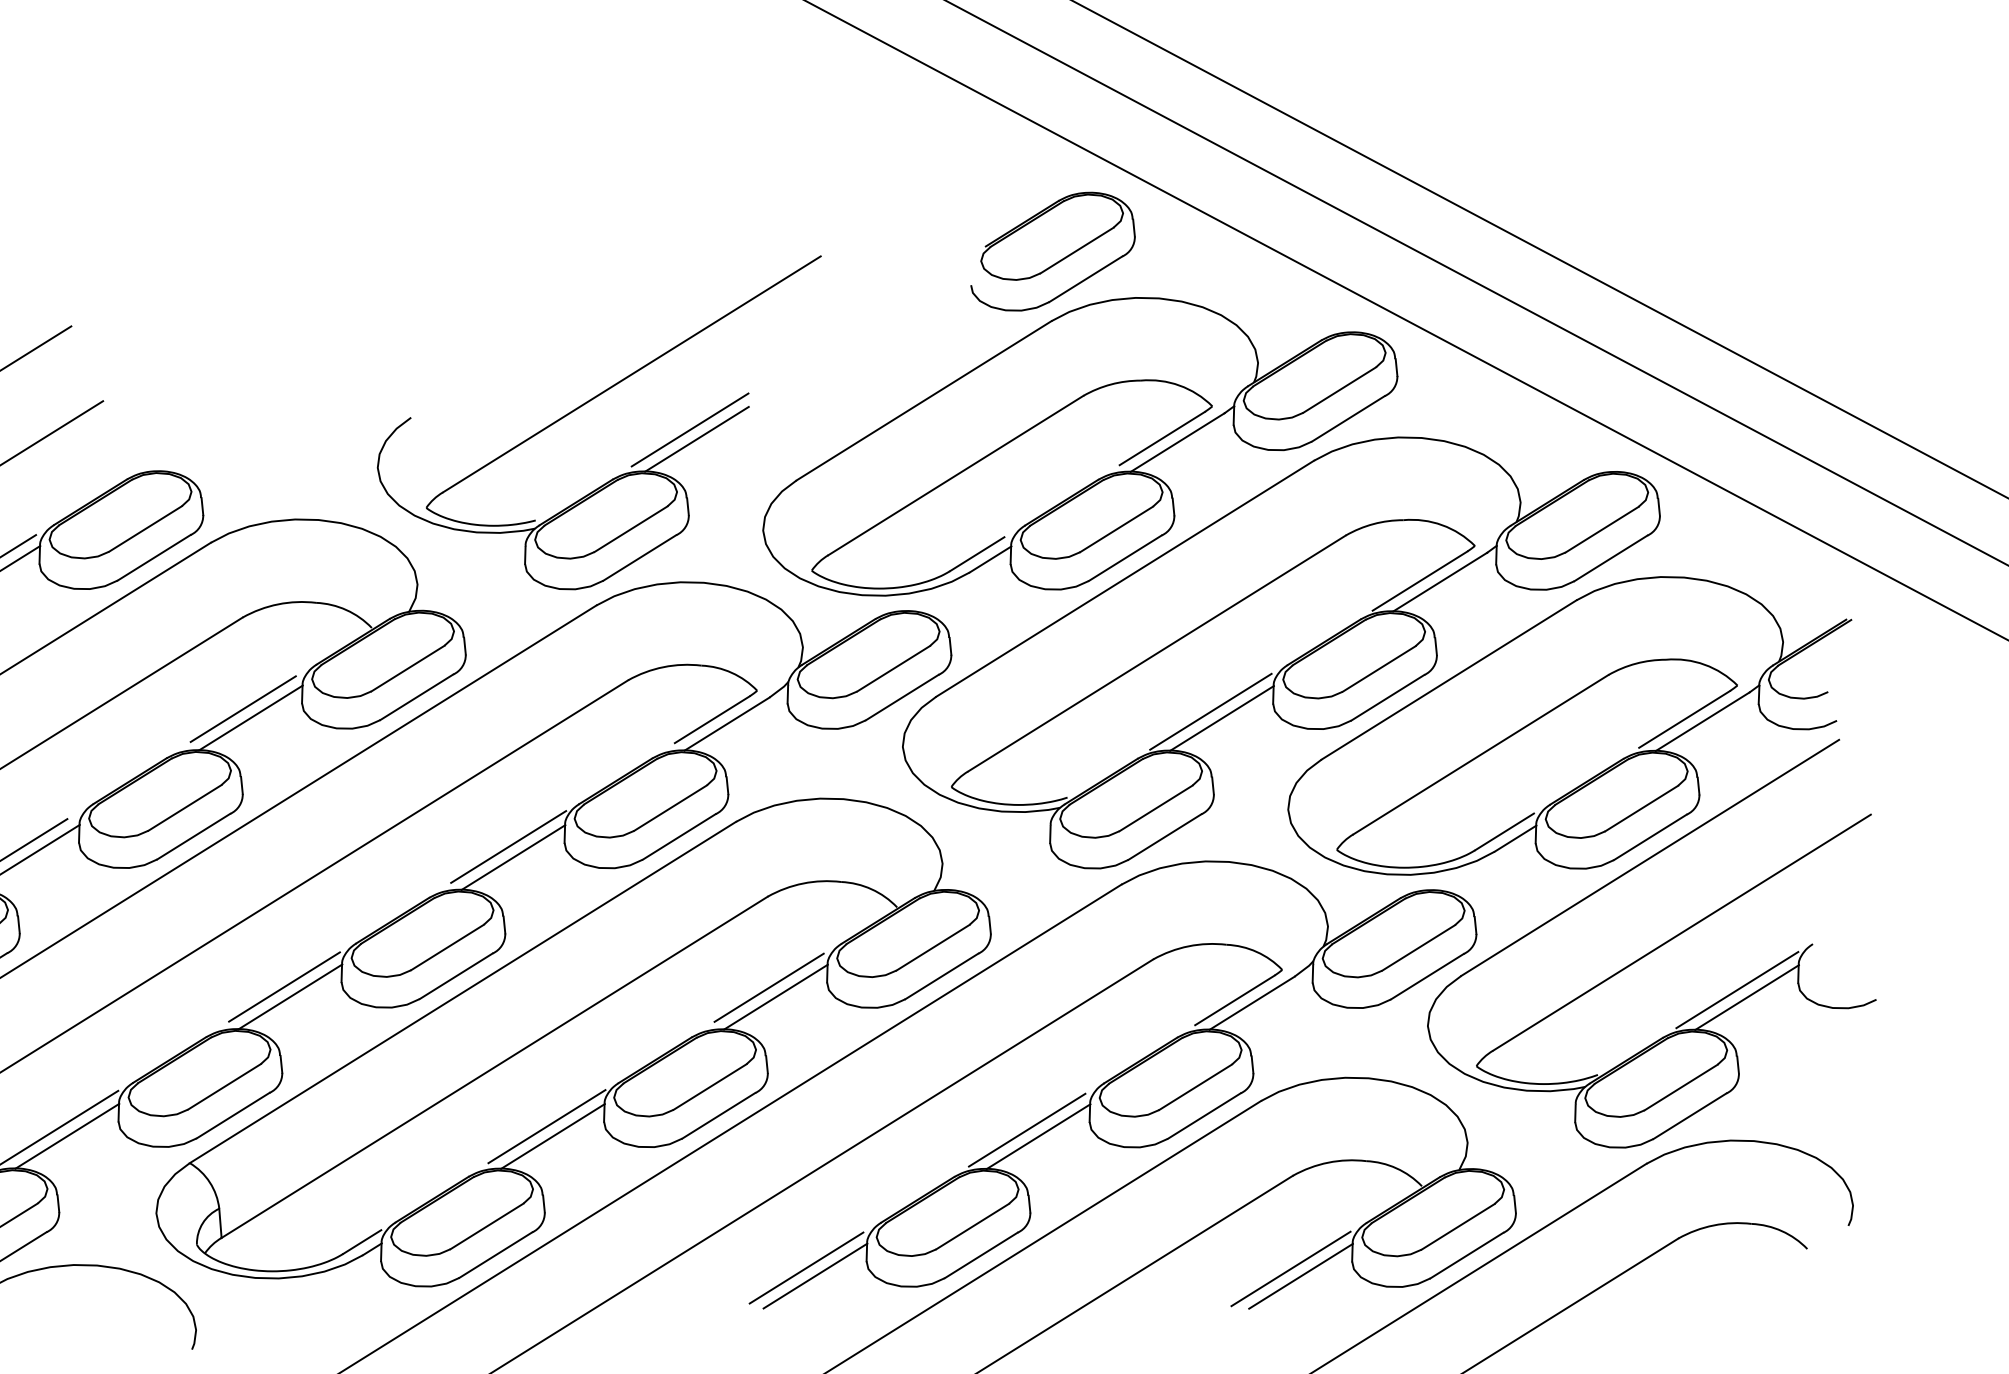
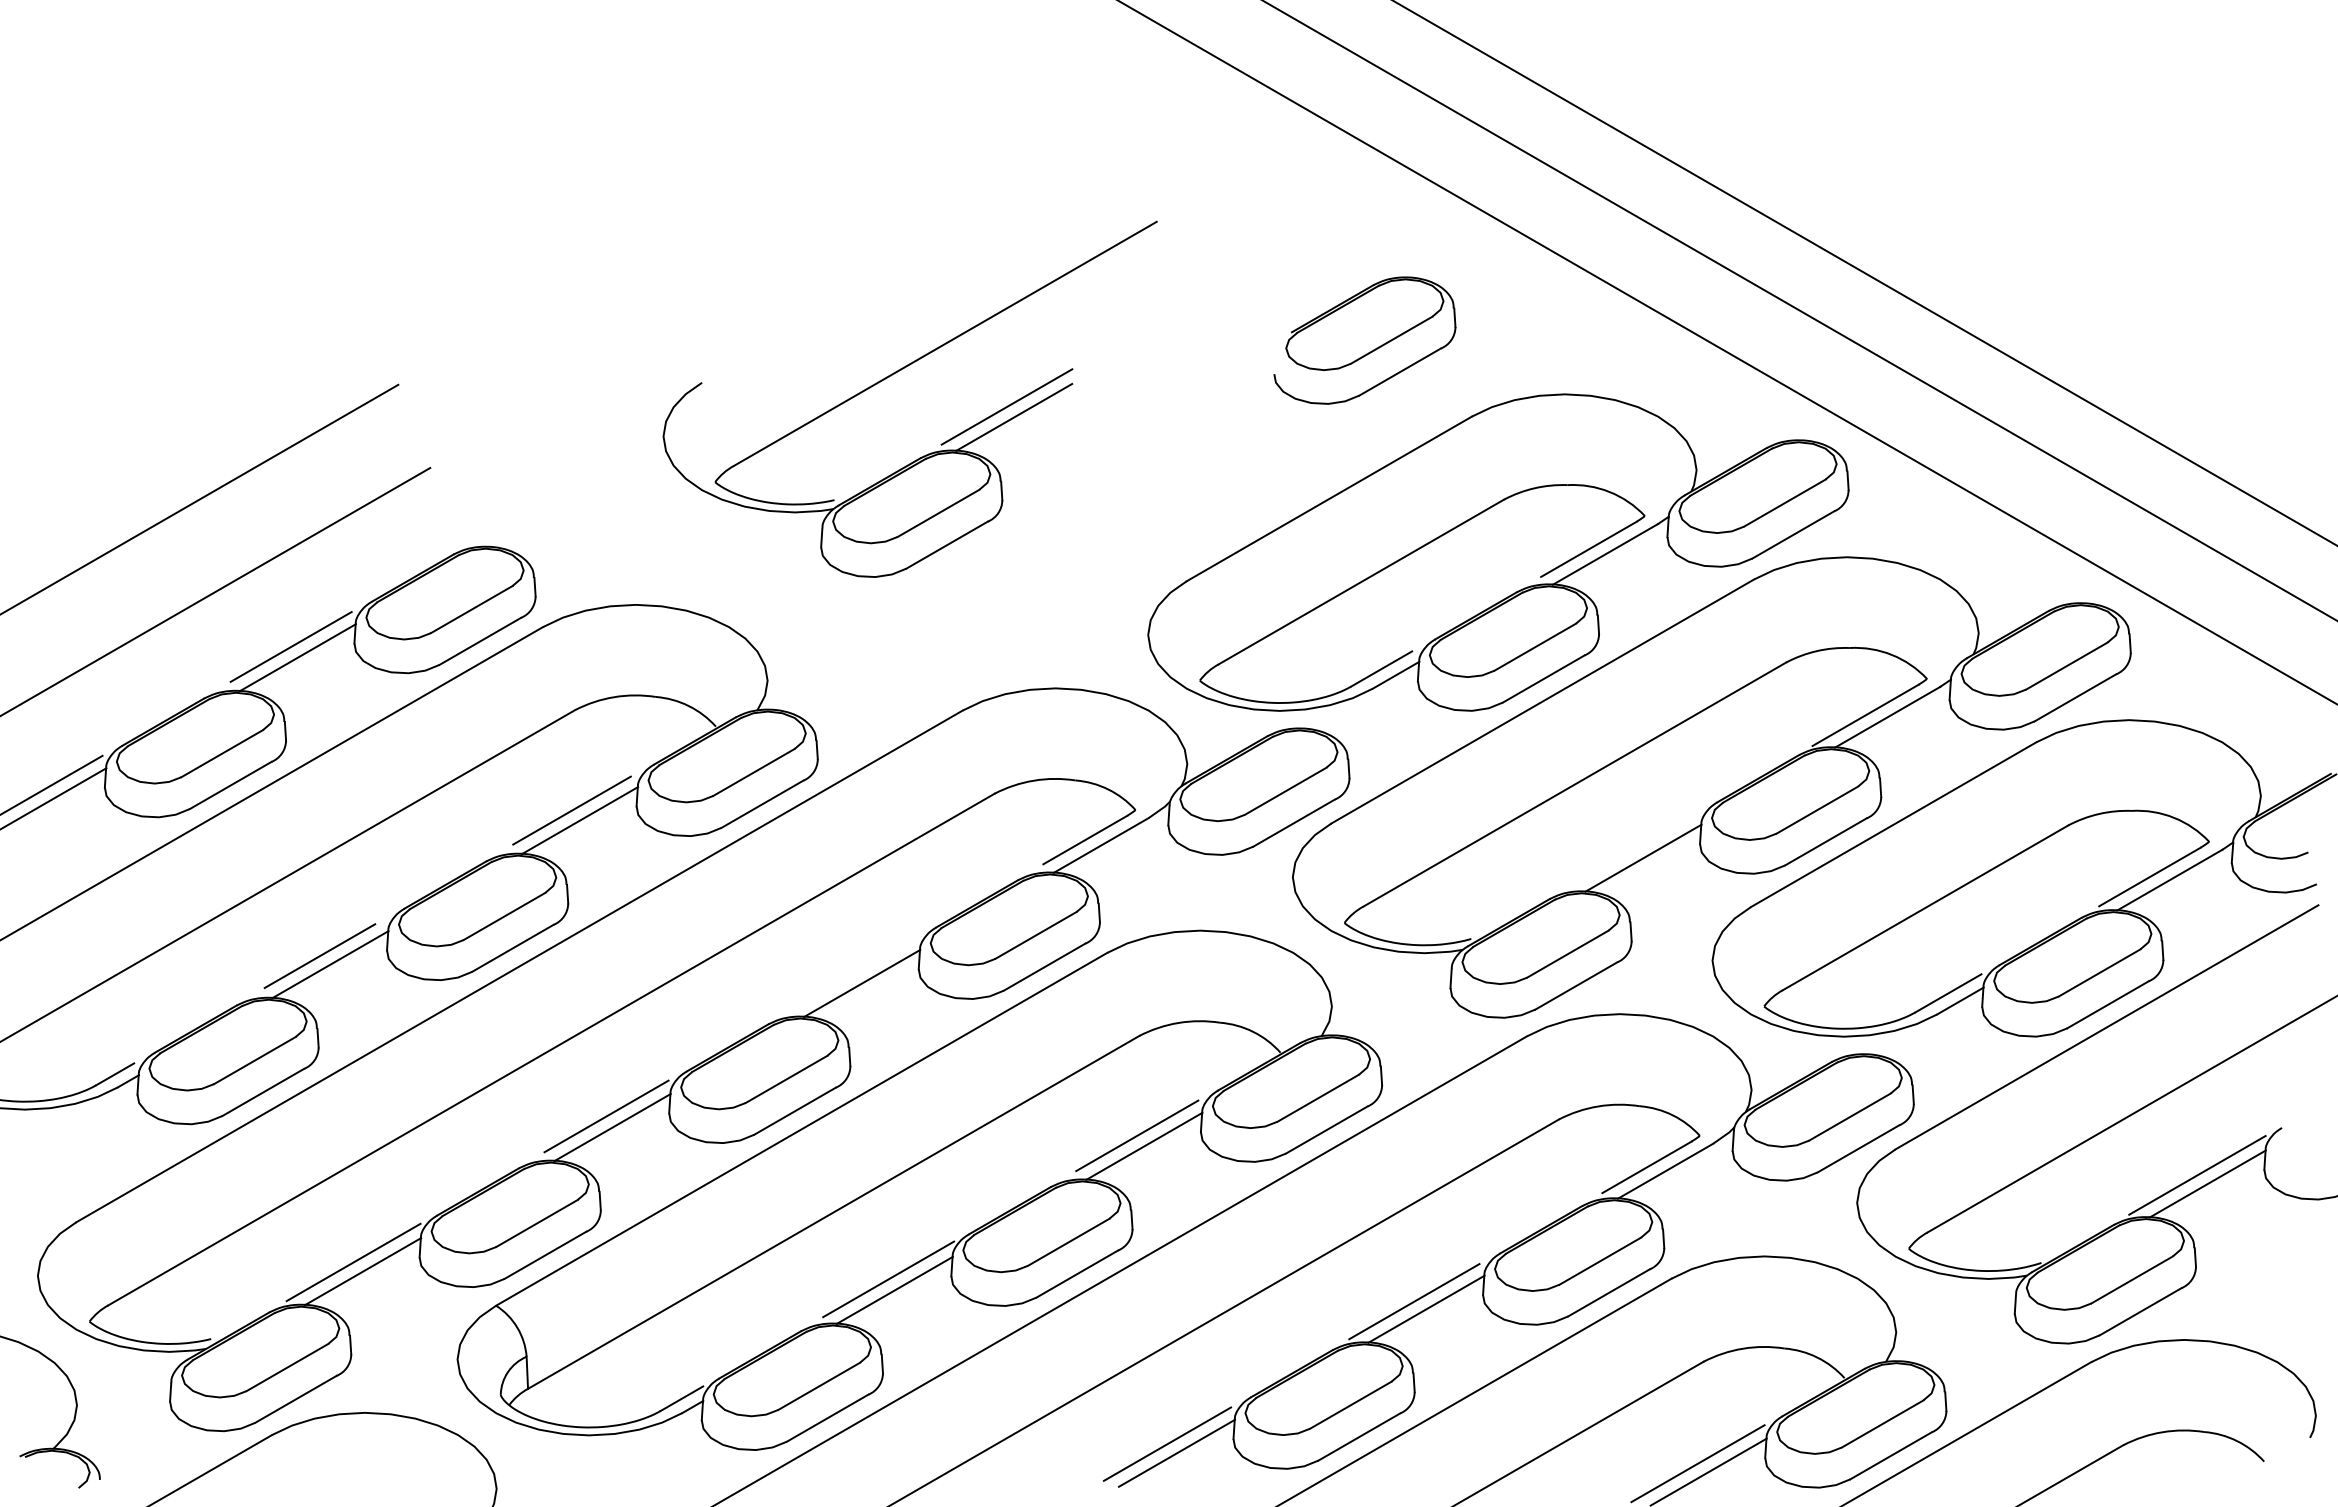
part: (1052, 251) -> (1364, 340), moved
part: (588, 402) -> (896, 373), moved
line: (1210, 711) -> (1631, 850), removed
line: (508, 846) -> (857, 971), removed

